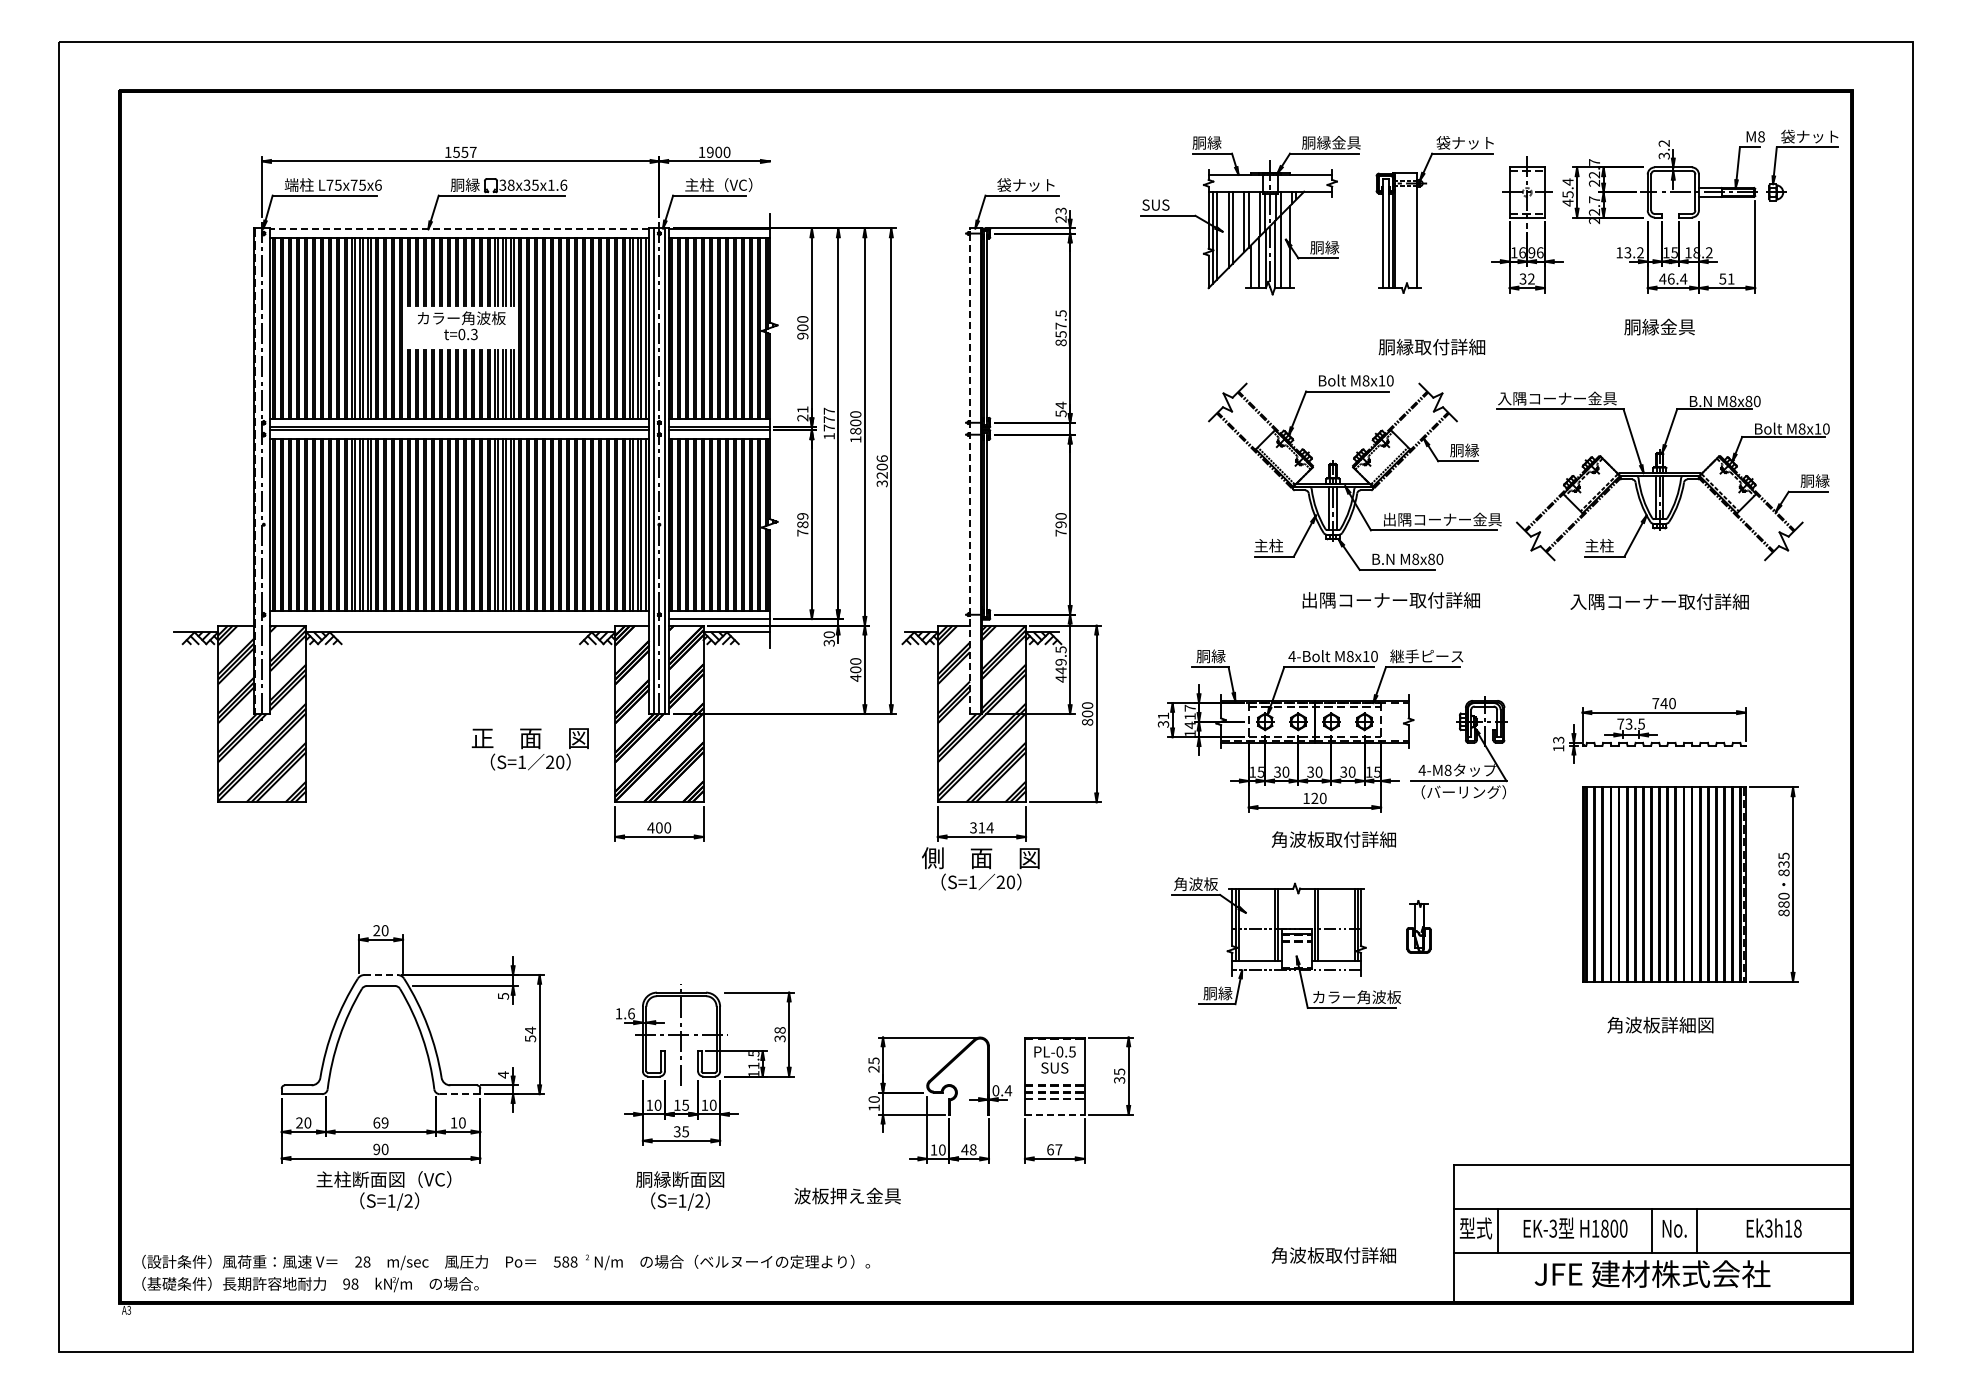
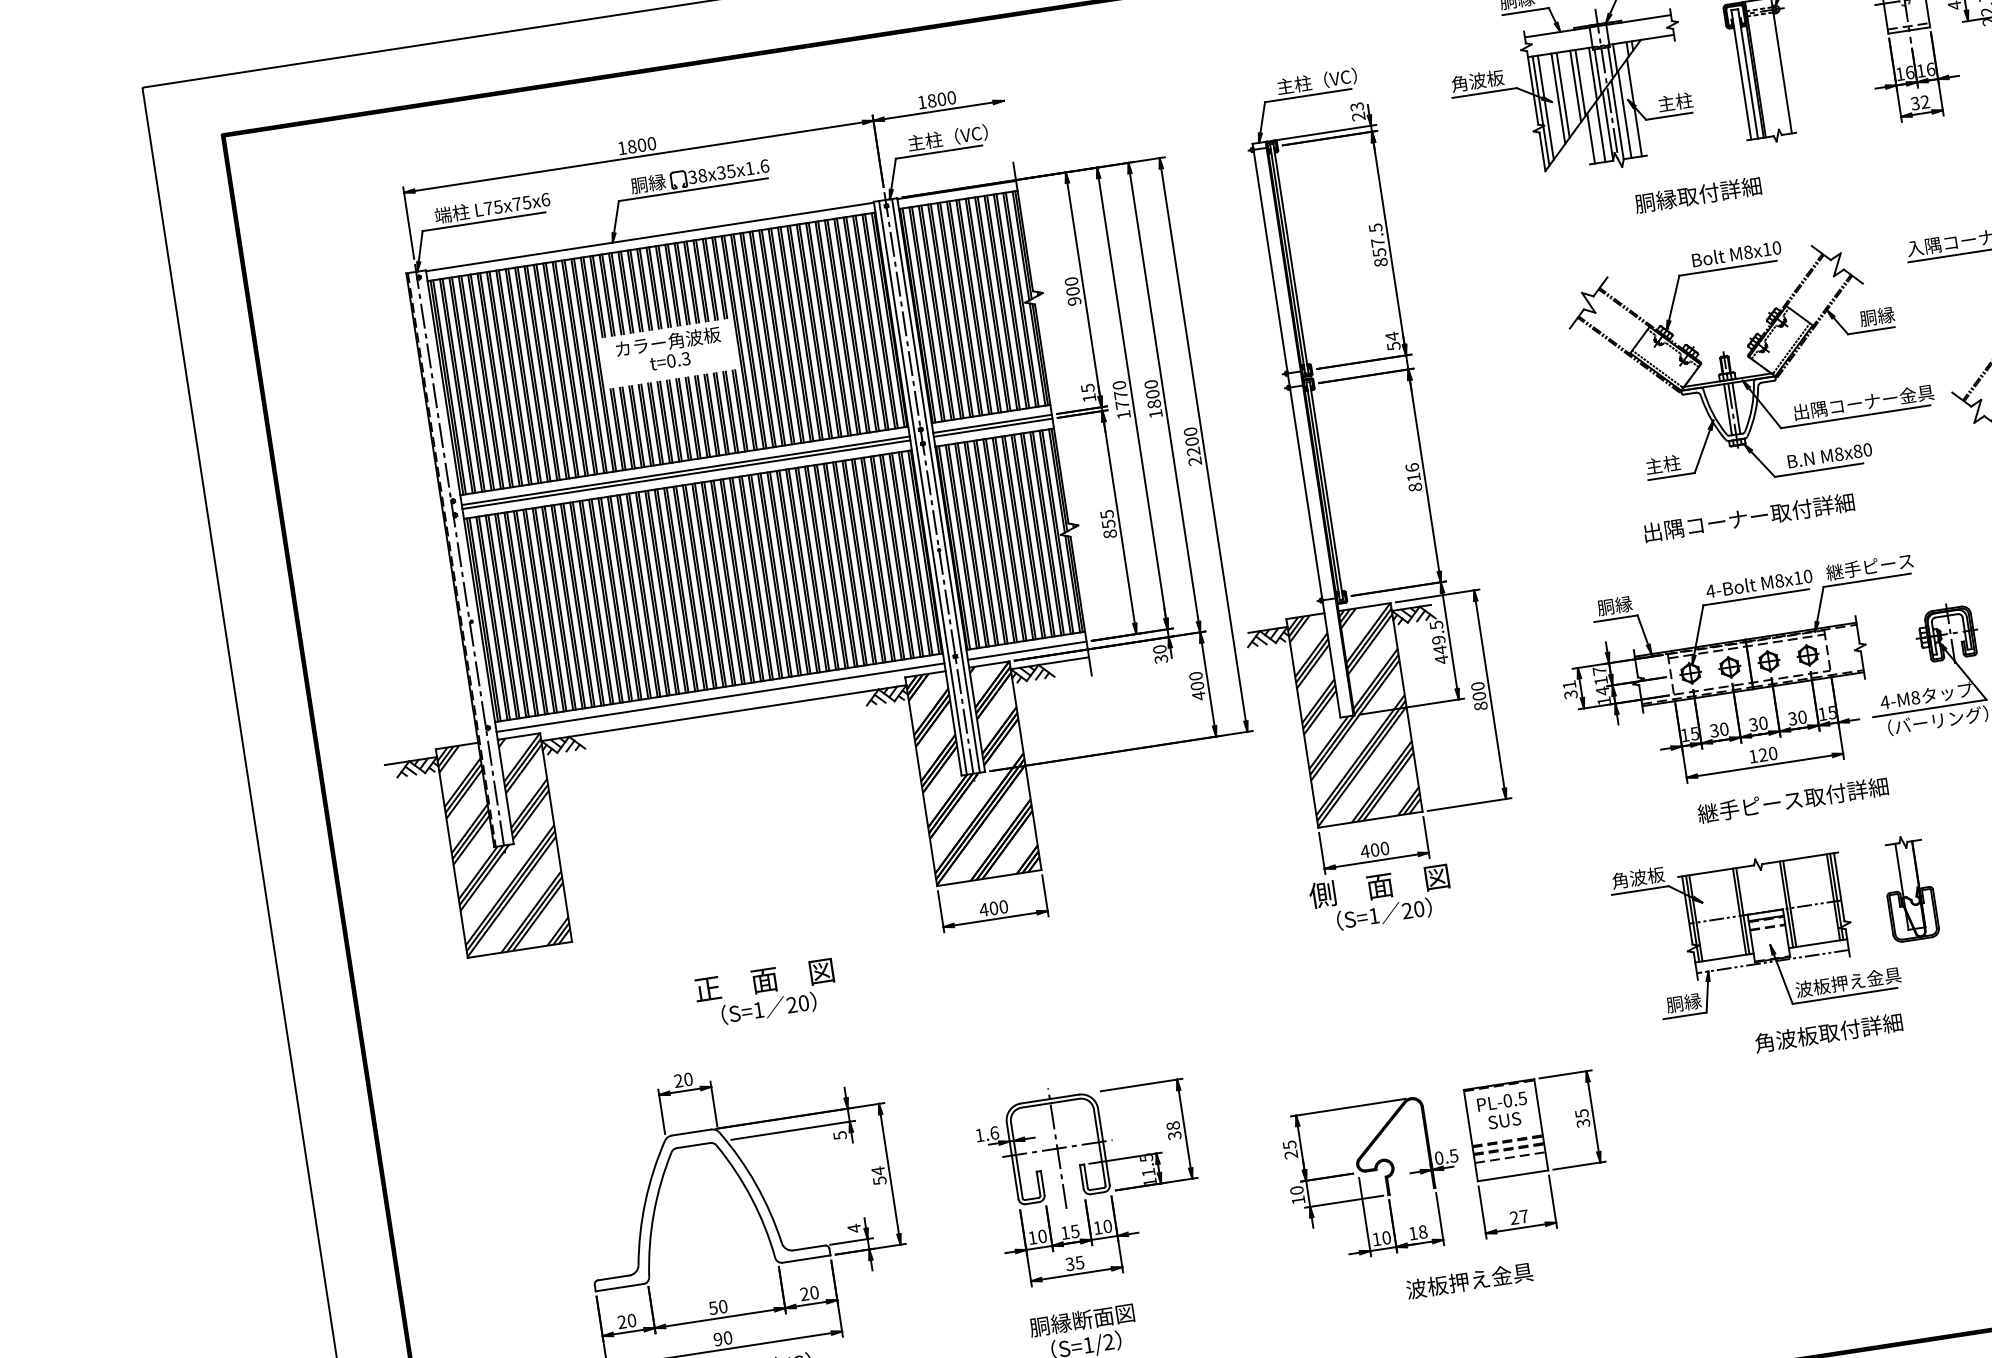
text: (464, 151) -> (641, 144), 1557 -> 1800
text: (709, 151) -> (930, 99), 1900 -> 1800
text: (1030, 184) -> (1316, 80), 袋ナット -> 主柱（VC）
text: (1163, 204) -> (1476, 80), SUS -> 角波板
line: (459, 229) -> (649, 237), dashed -> solid
text: (1324, 247) -> (1674, 102), 胴縁 -> 主柱
text: (1531, 252) -> (1920, 70), 96 -> 16
text: (1431, 346) -> (1697, 194), moved
text: (828, 410) -> (1118, 384), 1777 -> 1770
text: (802, 413) -> (1088, 392), 21 -> 15
text: (881, 471) -> (1191, 447), 3206 -> 2200
line: (970, 471) -> (1297, 430), dashed -> solid
text: (802, 524) -> (1108, 523), 789 -> 855
text: (1060, 524) -> (1413, 477), 790 -> 816
text: (1390, 600) -> (1748, 517), moved
line: (459, 619) -> (720, 698), added
text: (529, 749) -> (765, 993), moved
text: (981, 827) -> (1374, 849), 314 -> 400
text: (1333, 839) -> (1792, 800), 角波板取付詳細 -> 継手ピース取付詳細
part: (1418, 926) -> (1908, 887), size x1.67
line: (381, 975) -> (692, 1133), dashed -> solid
text: (1356, 997) -> (1848, 982), カラー角波板 -> 波板押え金具
text: (1008, 1090) -> (1454, 1155), 0.4 -> 0.5
line: (460, 1094) -> (807, 1259), dashed -> solid
line: (1054, 1114) -> (1512, 1175), dashed -> solid
text: (380, 1122) -> (717, 1306), 69 -> 50
text: (453, 1122) -> (803, 1293), 10 -> 20
text: (964, 1149) -> (1412, 1233), 48 -> 18
text: (1050, 1149) -> (1514, 1217), 67 -> 27
text: (847, 1195) -> (1469, 1280), moved
text: (1333, 1255) -> (1828, 1032), moved

